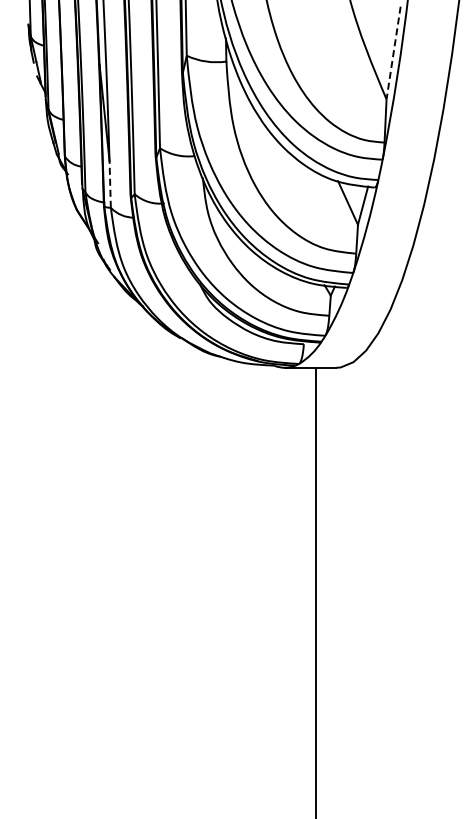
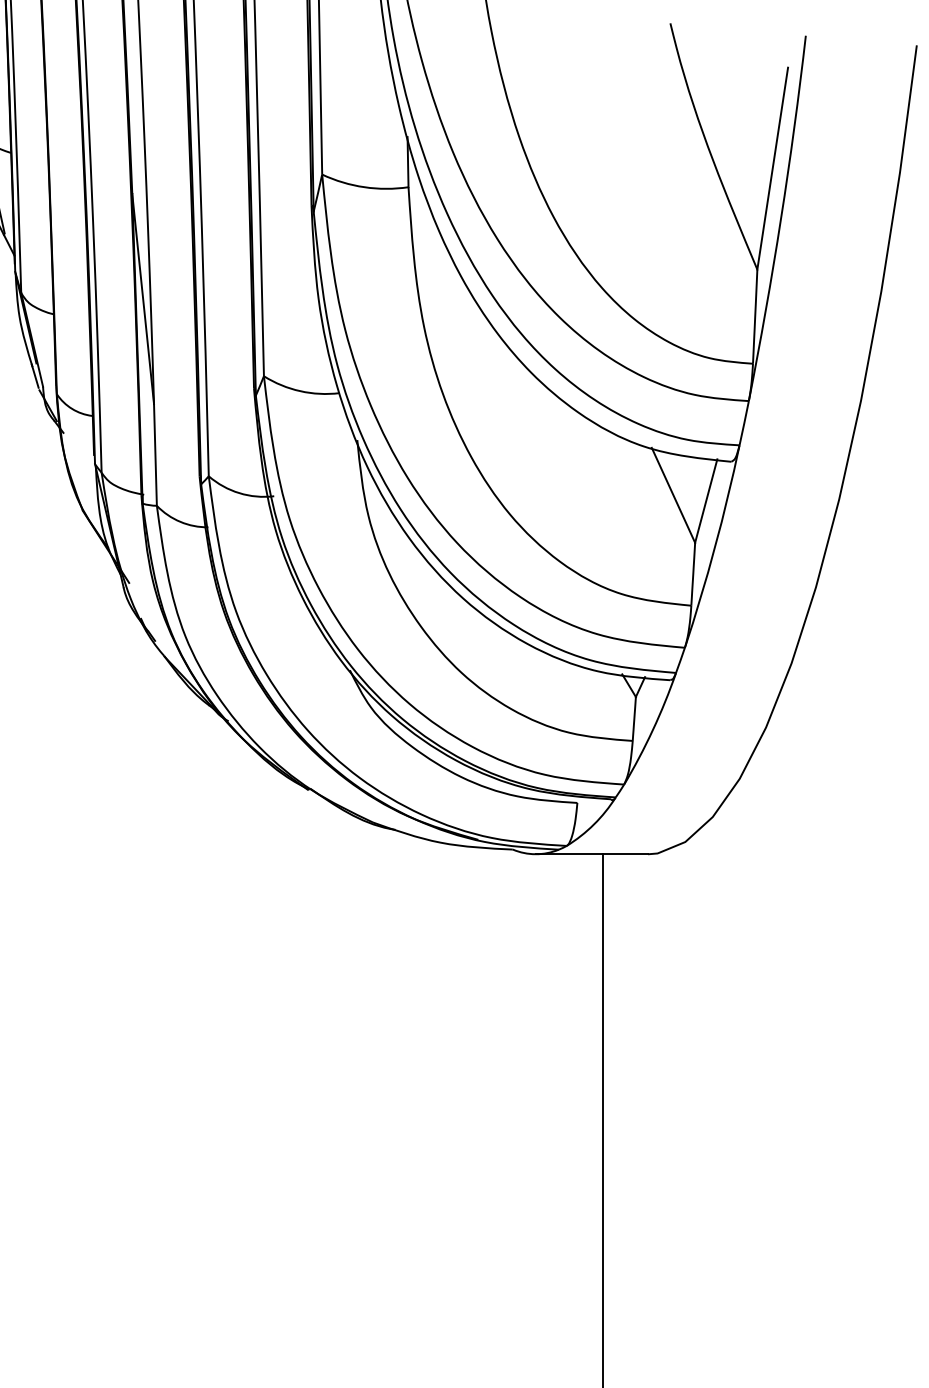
line: (393, 53) -> (772, 169), dashed -> solid
line: (110, 183) -> (156, 452), dashed -> solid

